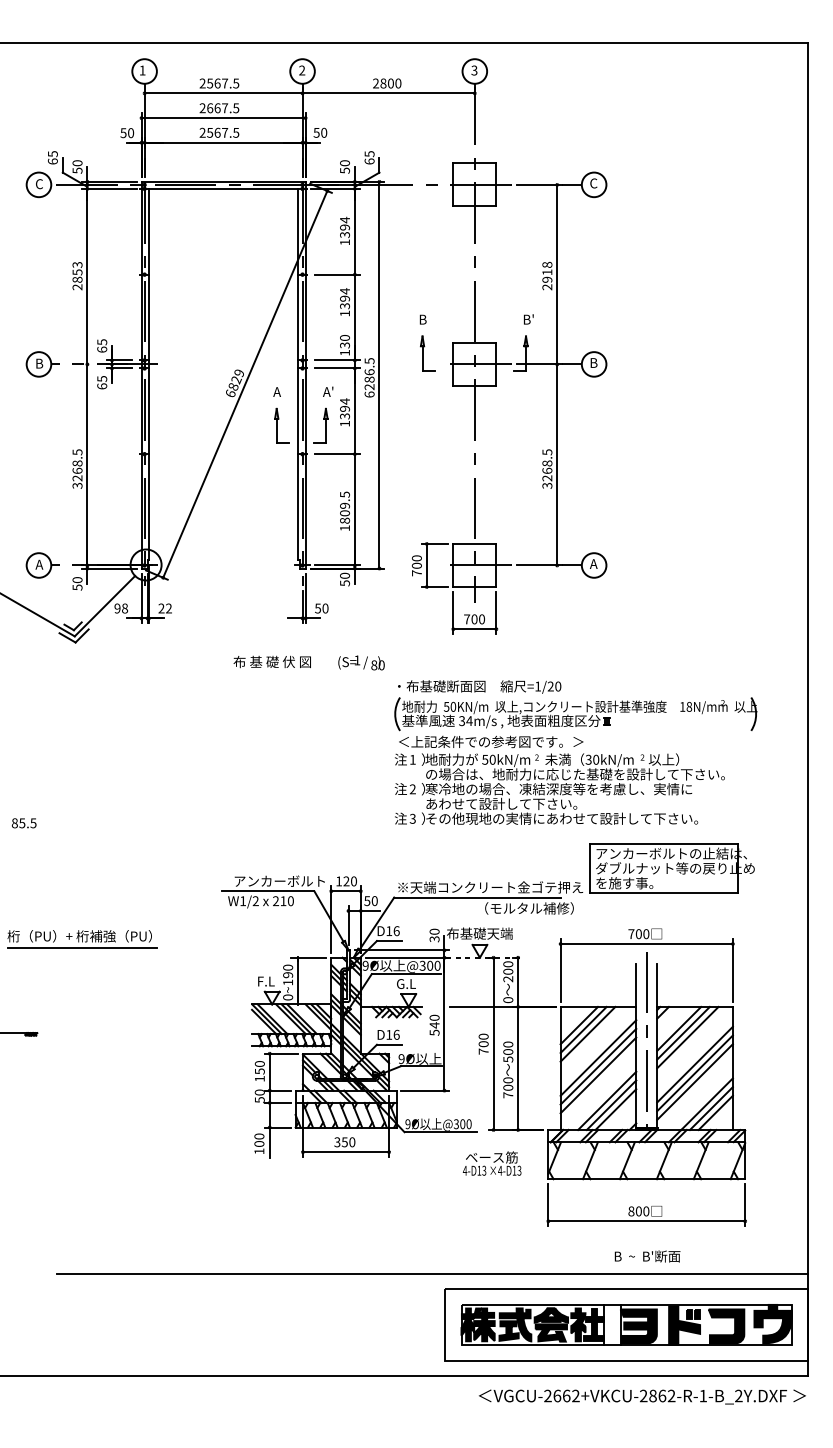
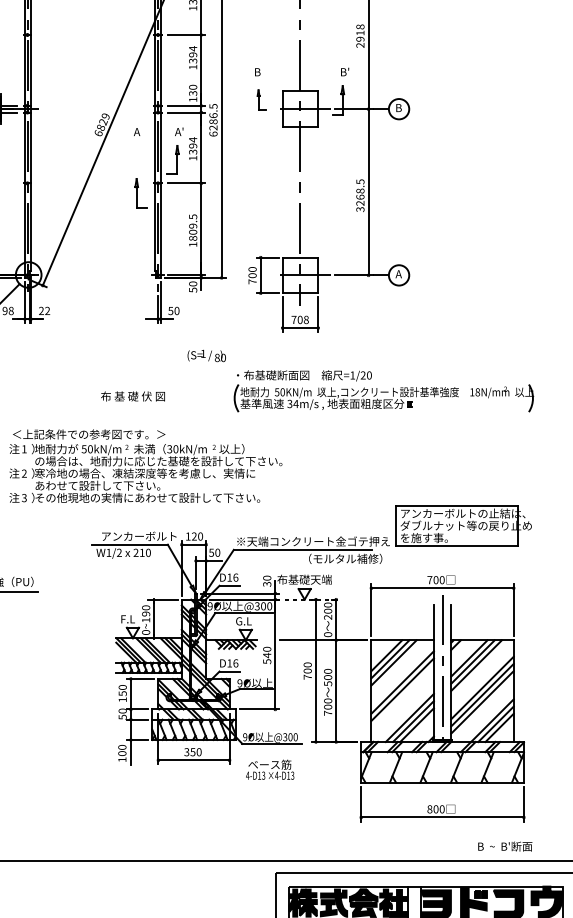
part: (427, 353) -> (261, 100), size x0.7
part: (281, 425) -> (140, 192), moved
text: (482, 619) -> (306, 320), 700 -> 708
text: (271, 661) -> (132, 396), moved
text: (559, 779) -> (145, 465), moved
line: (598, 1075) -> (402, 696), removed
text: (491, 1163) -> (269, 769), moved
text: (647, 1256) -> (505, 846), moved

